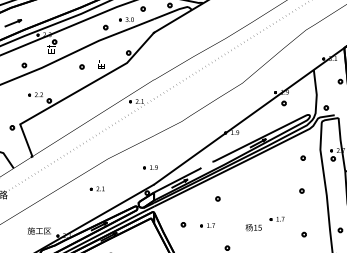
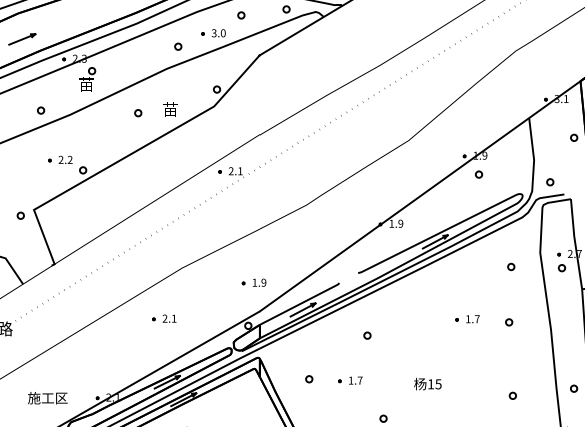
part: (276, 218) -> (466, 318), moved
text: (38, 230) -> (46, 397), moved

